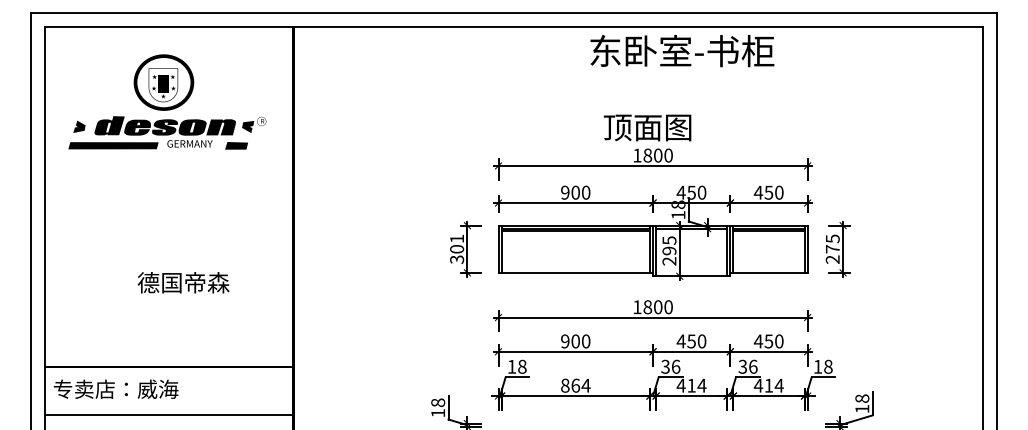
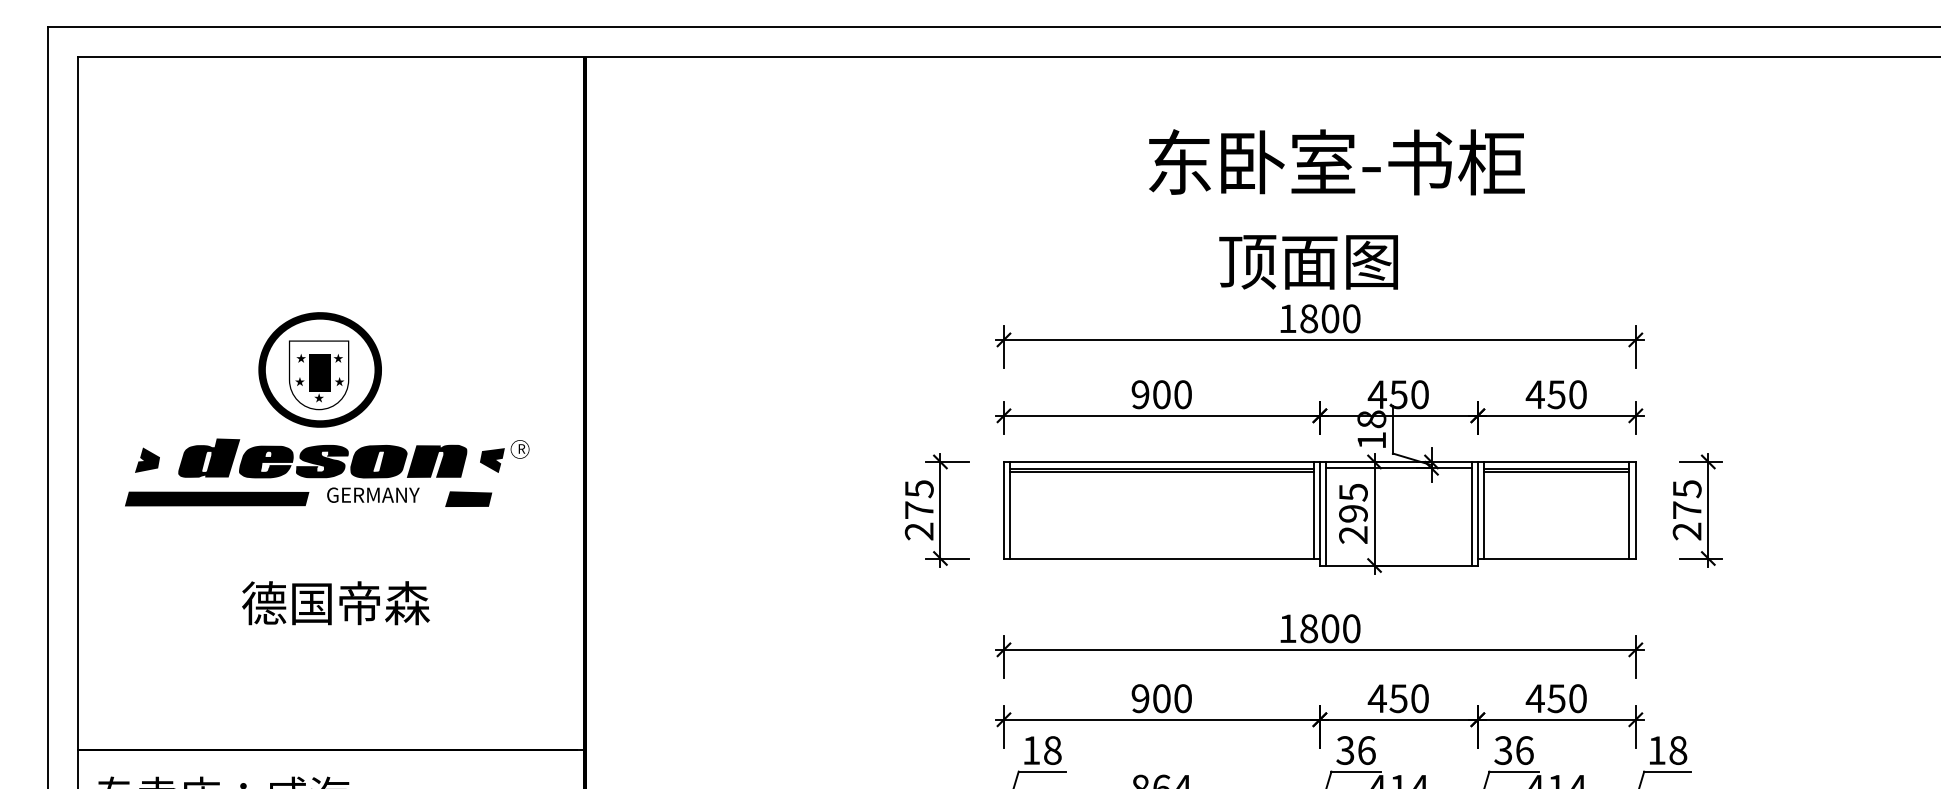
text: (682, 51) -> (1337, 163), moved
part: (167, 101) -> (327, 408), moved
text: (457, 249) -> (920, 510), 301 -> 275
text: (183, 282) -> (335, 602), moved

